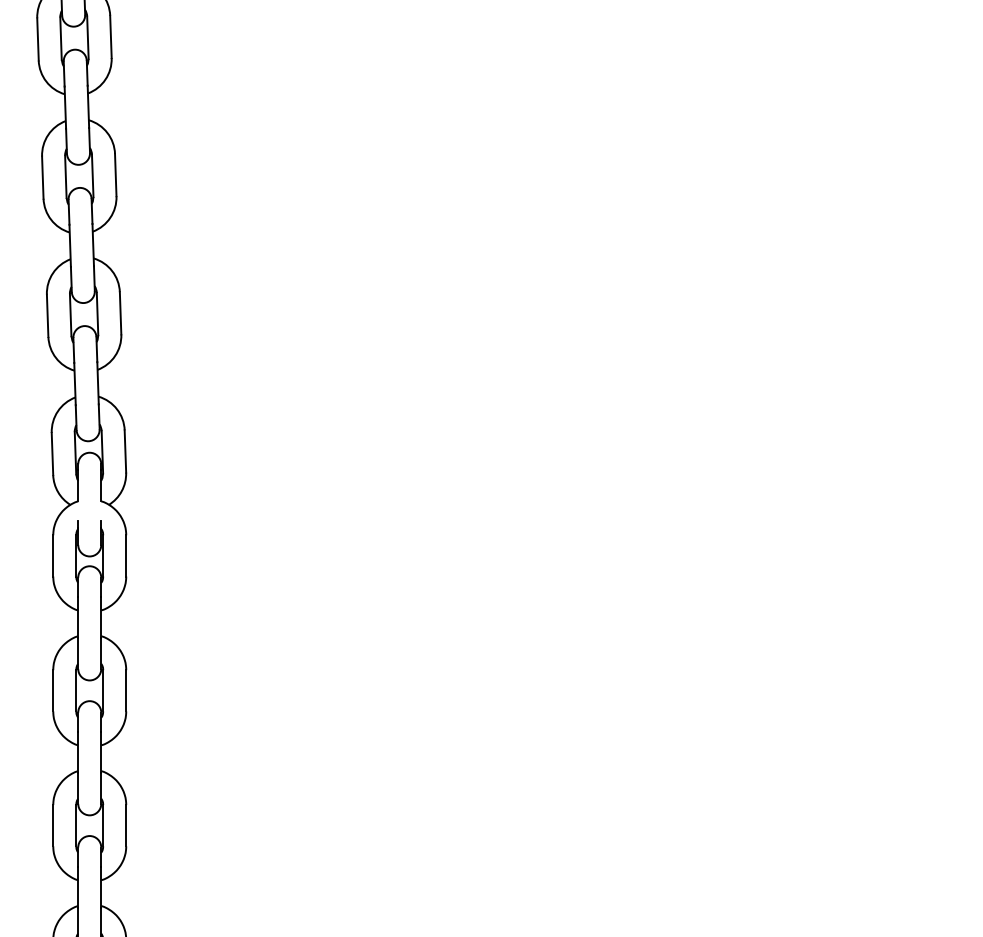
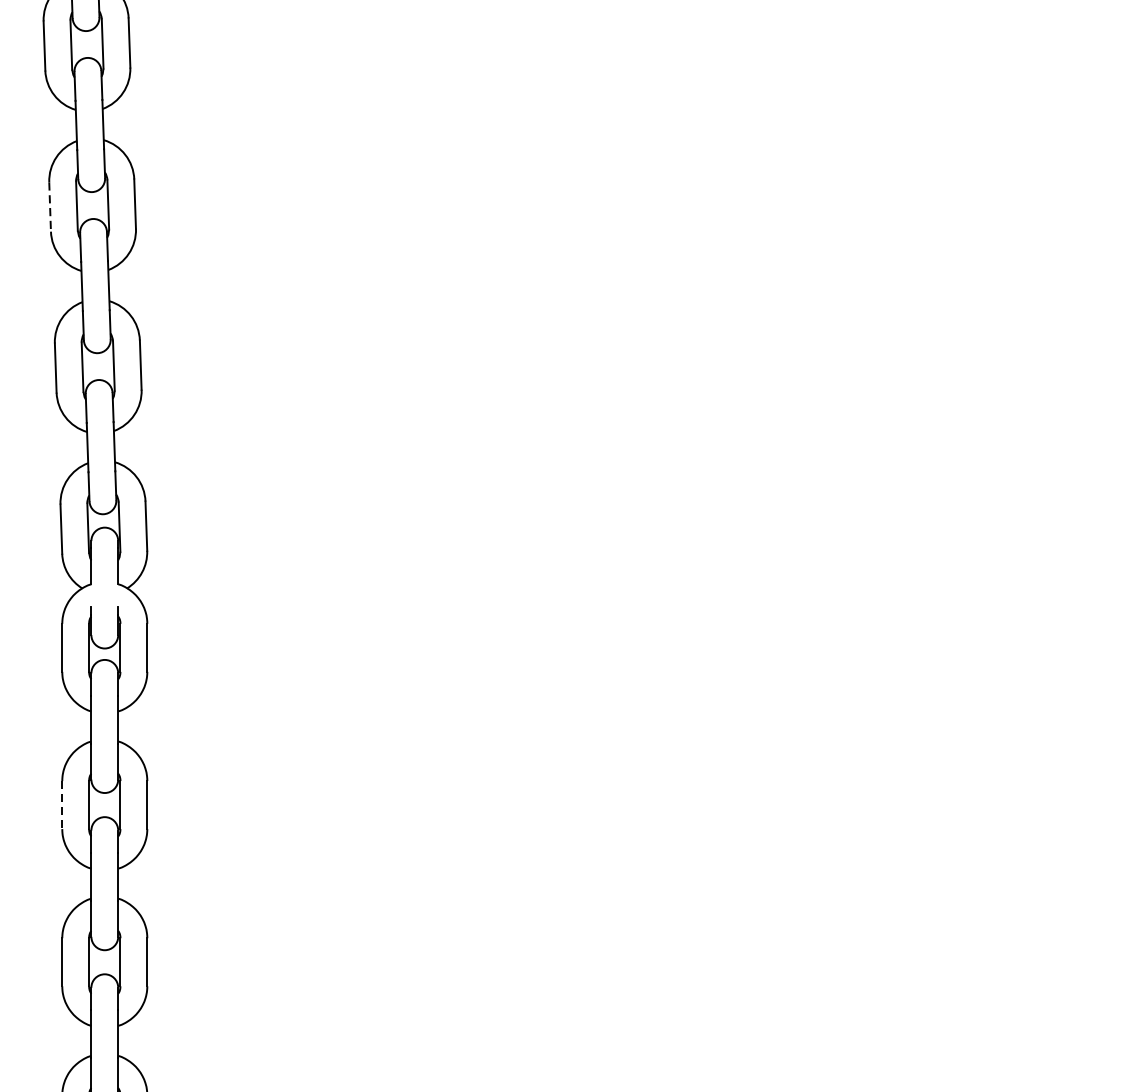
line: (42, 178) -> (49, 208), solid -> dashed
line: (53, 690) -> (62, 804), solid -> dashed

